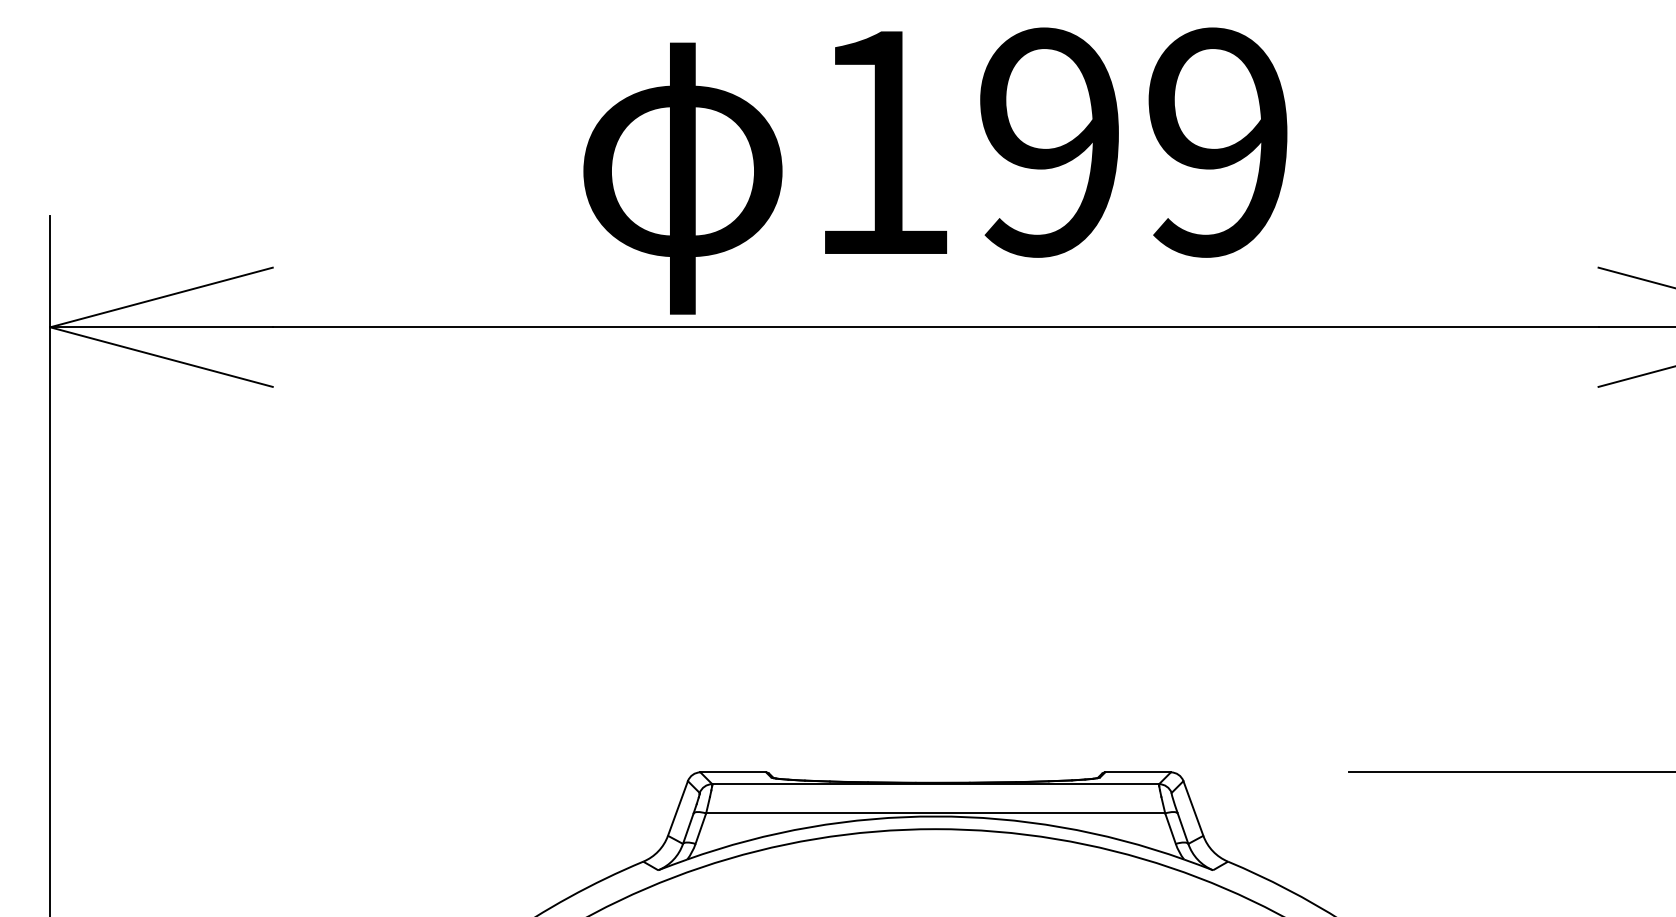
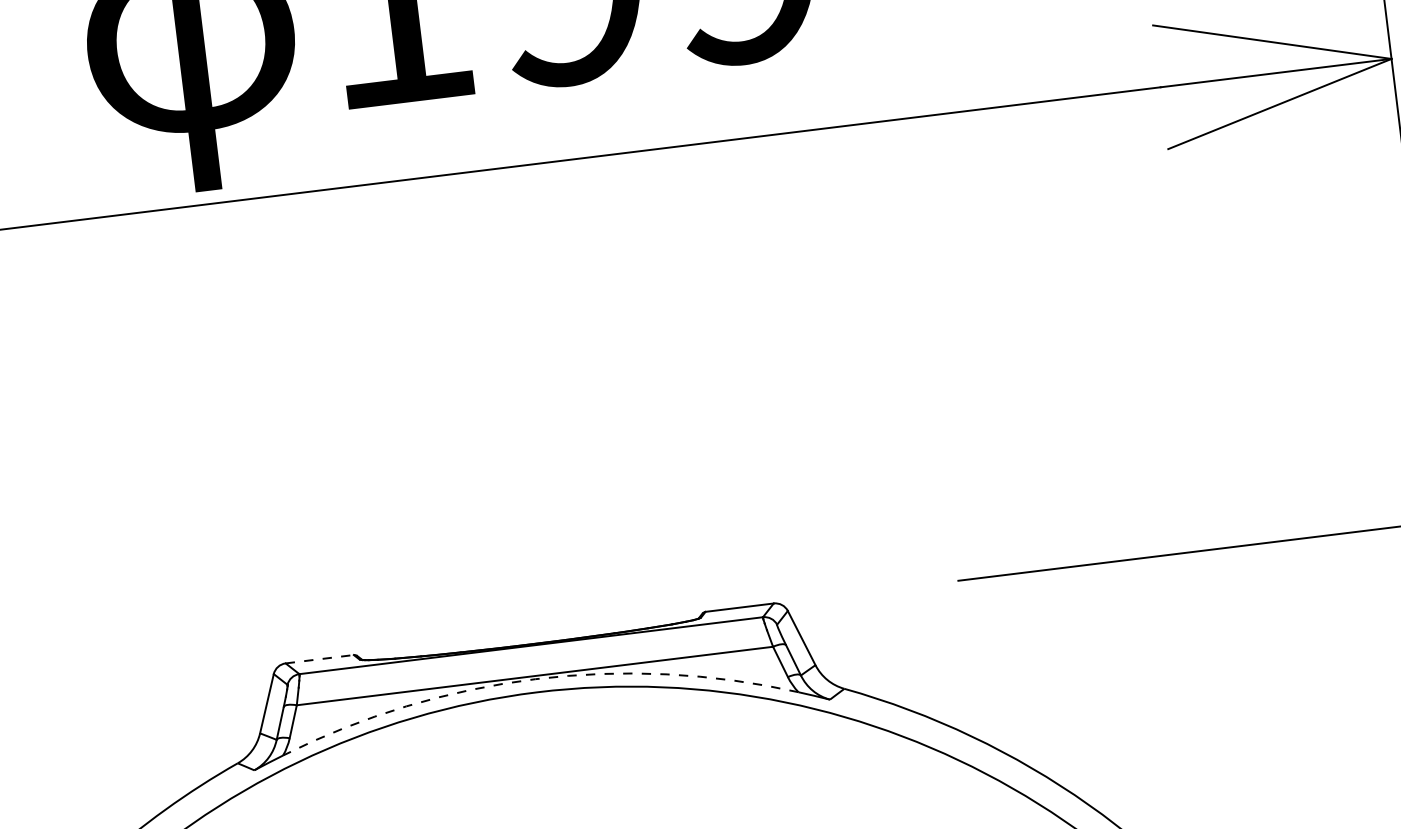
line: (733, 772) -> (319, 659), solid -> dashed
arc: (935, 816) -> (535, 679), solid -> dashed

